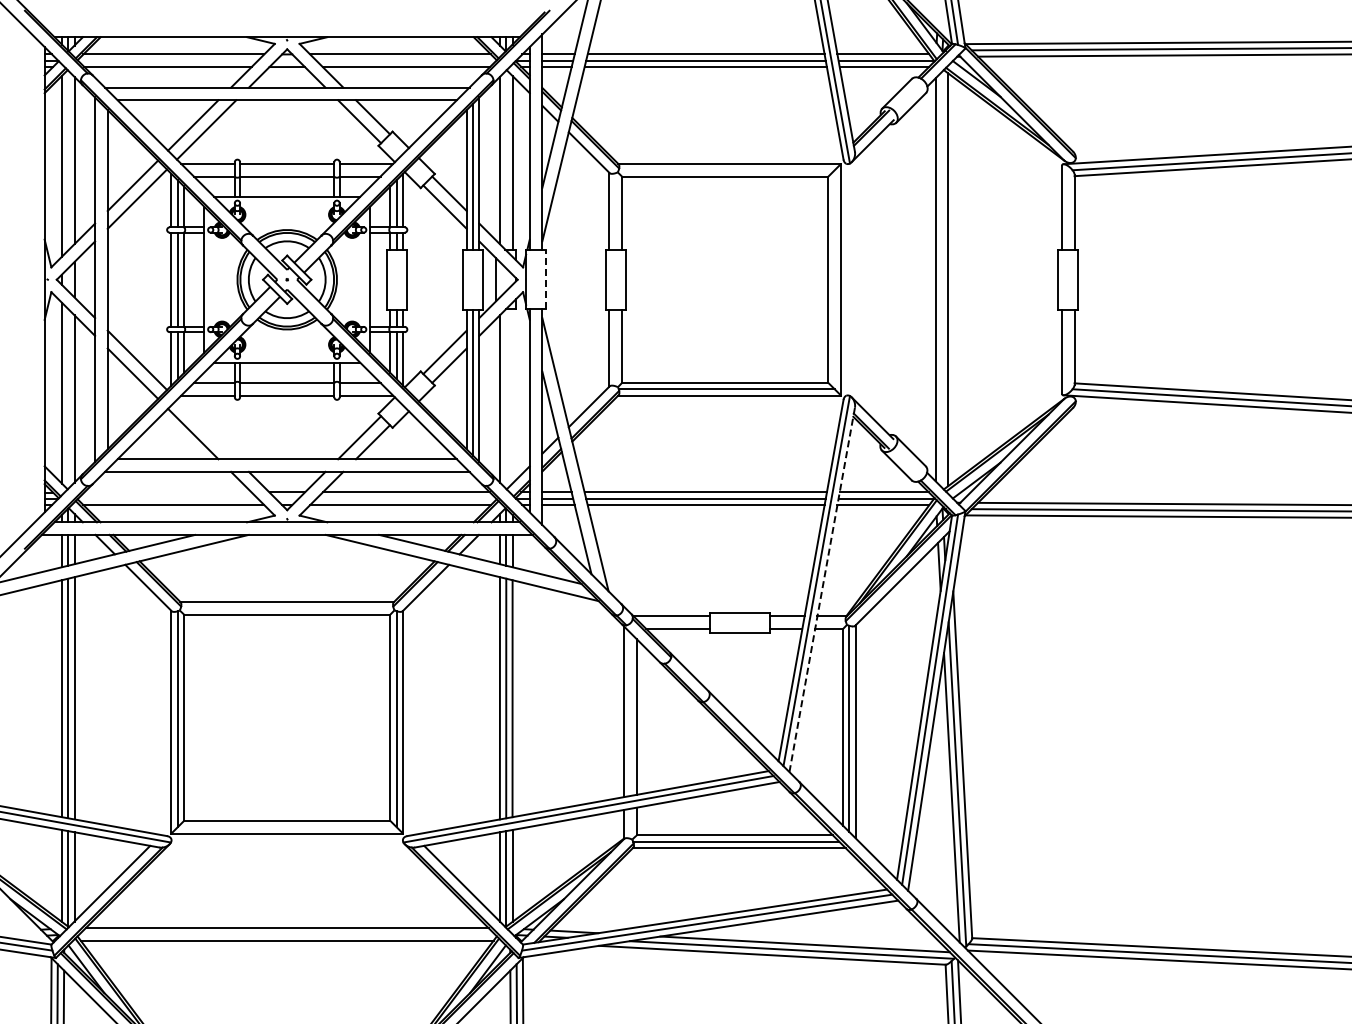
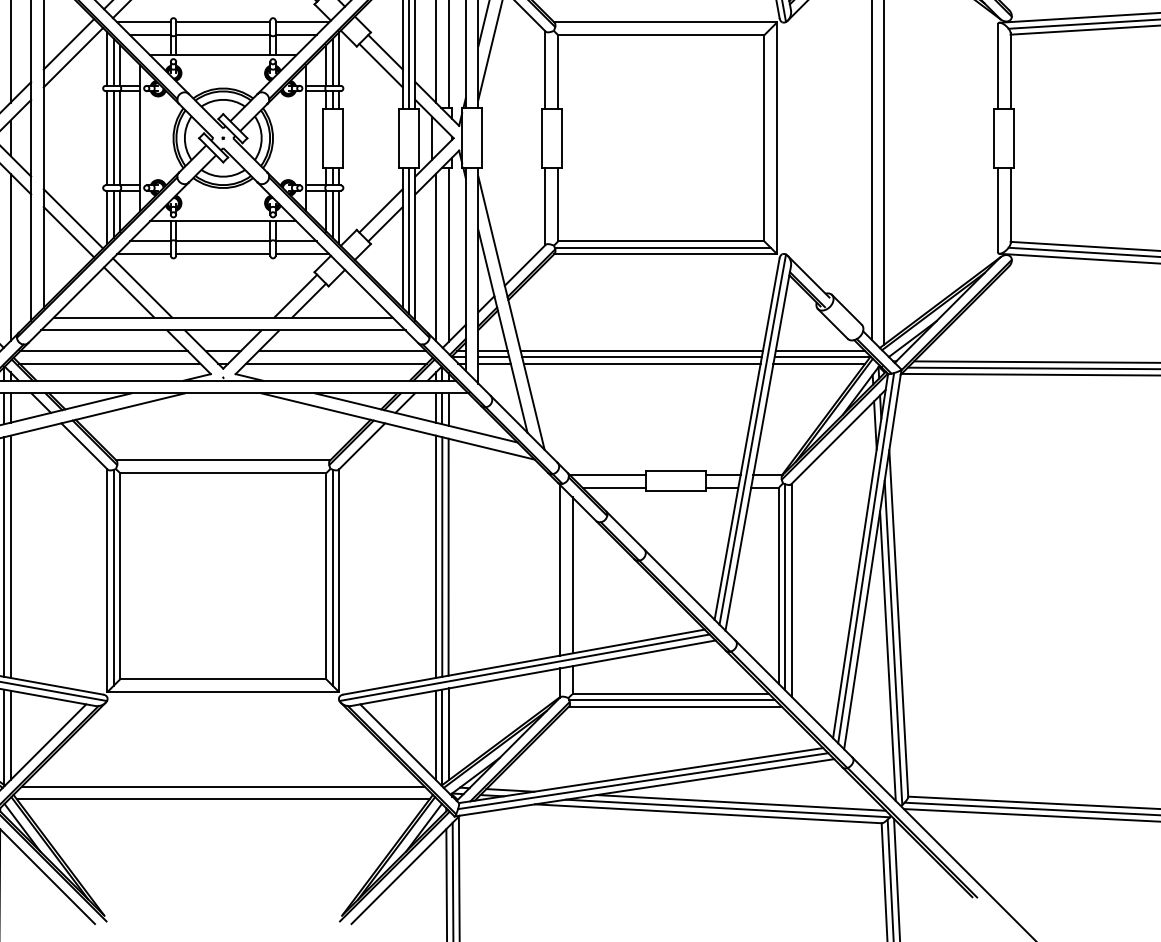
line: (546, 279) -> (482, 138), dashed -> solid
line: (512, 396) -> (448, 255), added
line: (206, 429) -> (142, 288), added
line: (167, 492) -> (103, 351), added
line: (822, 589) -> (758, 448), dashed -> solid

